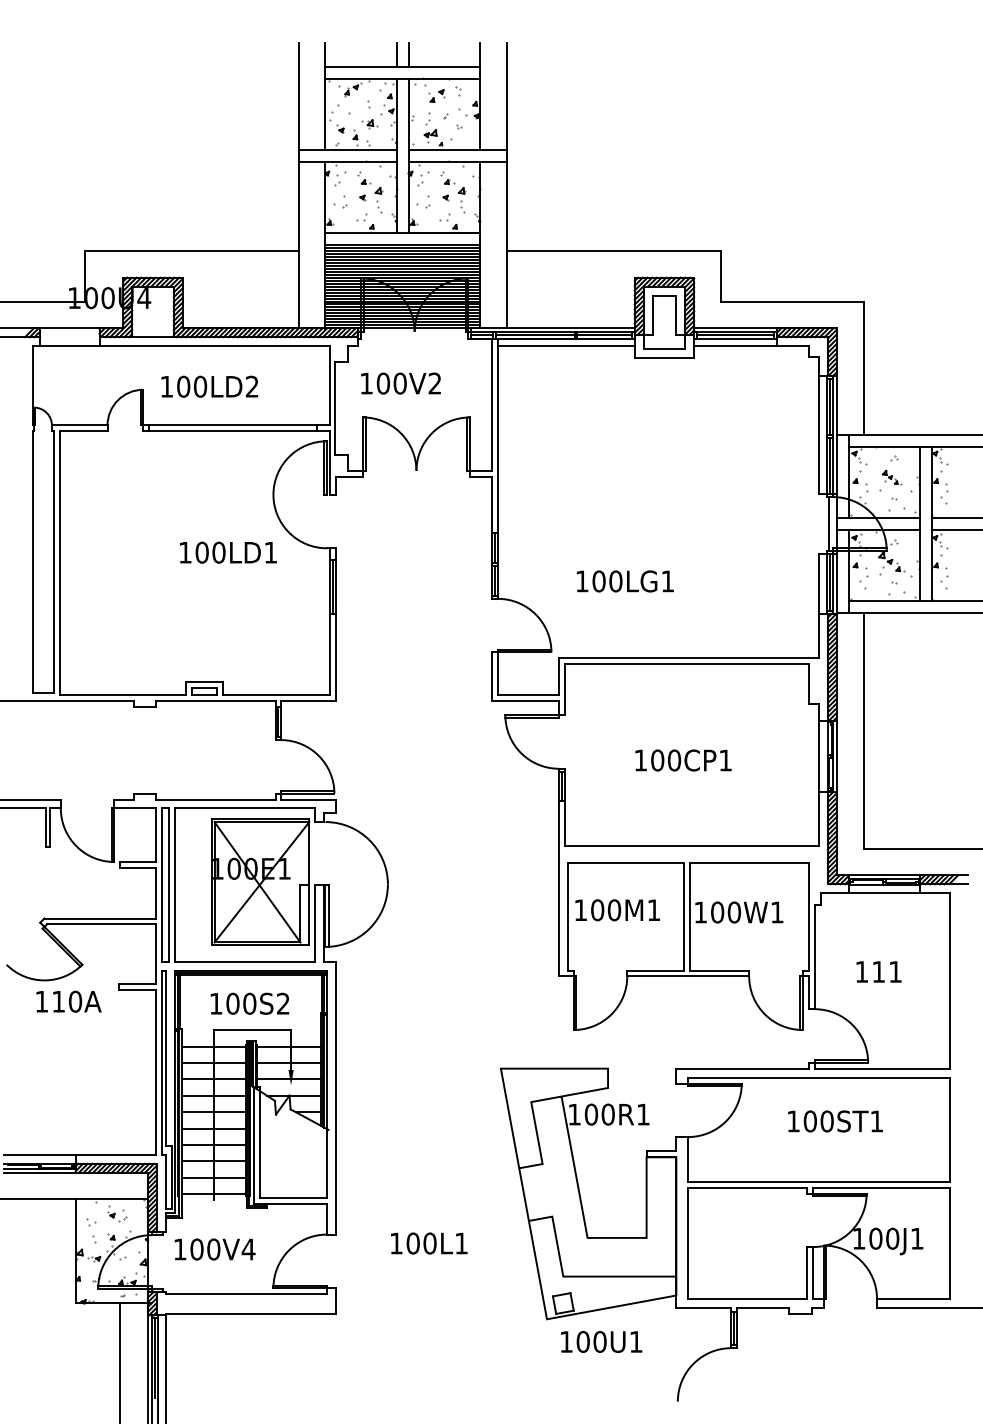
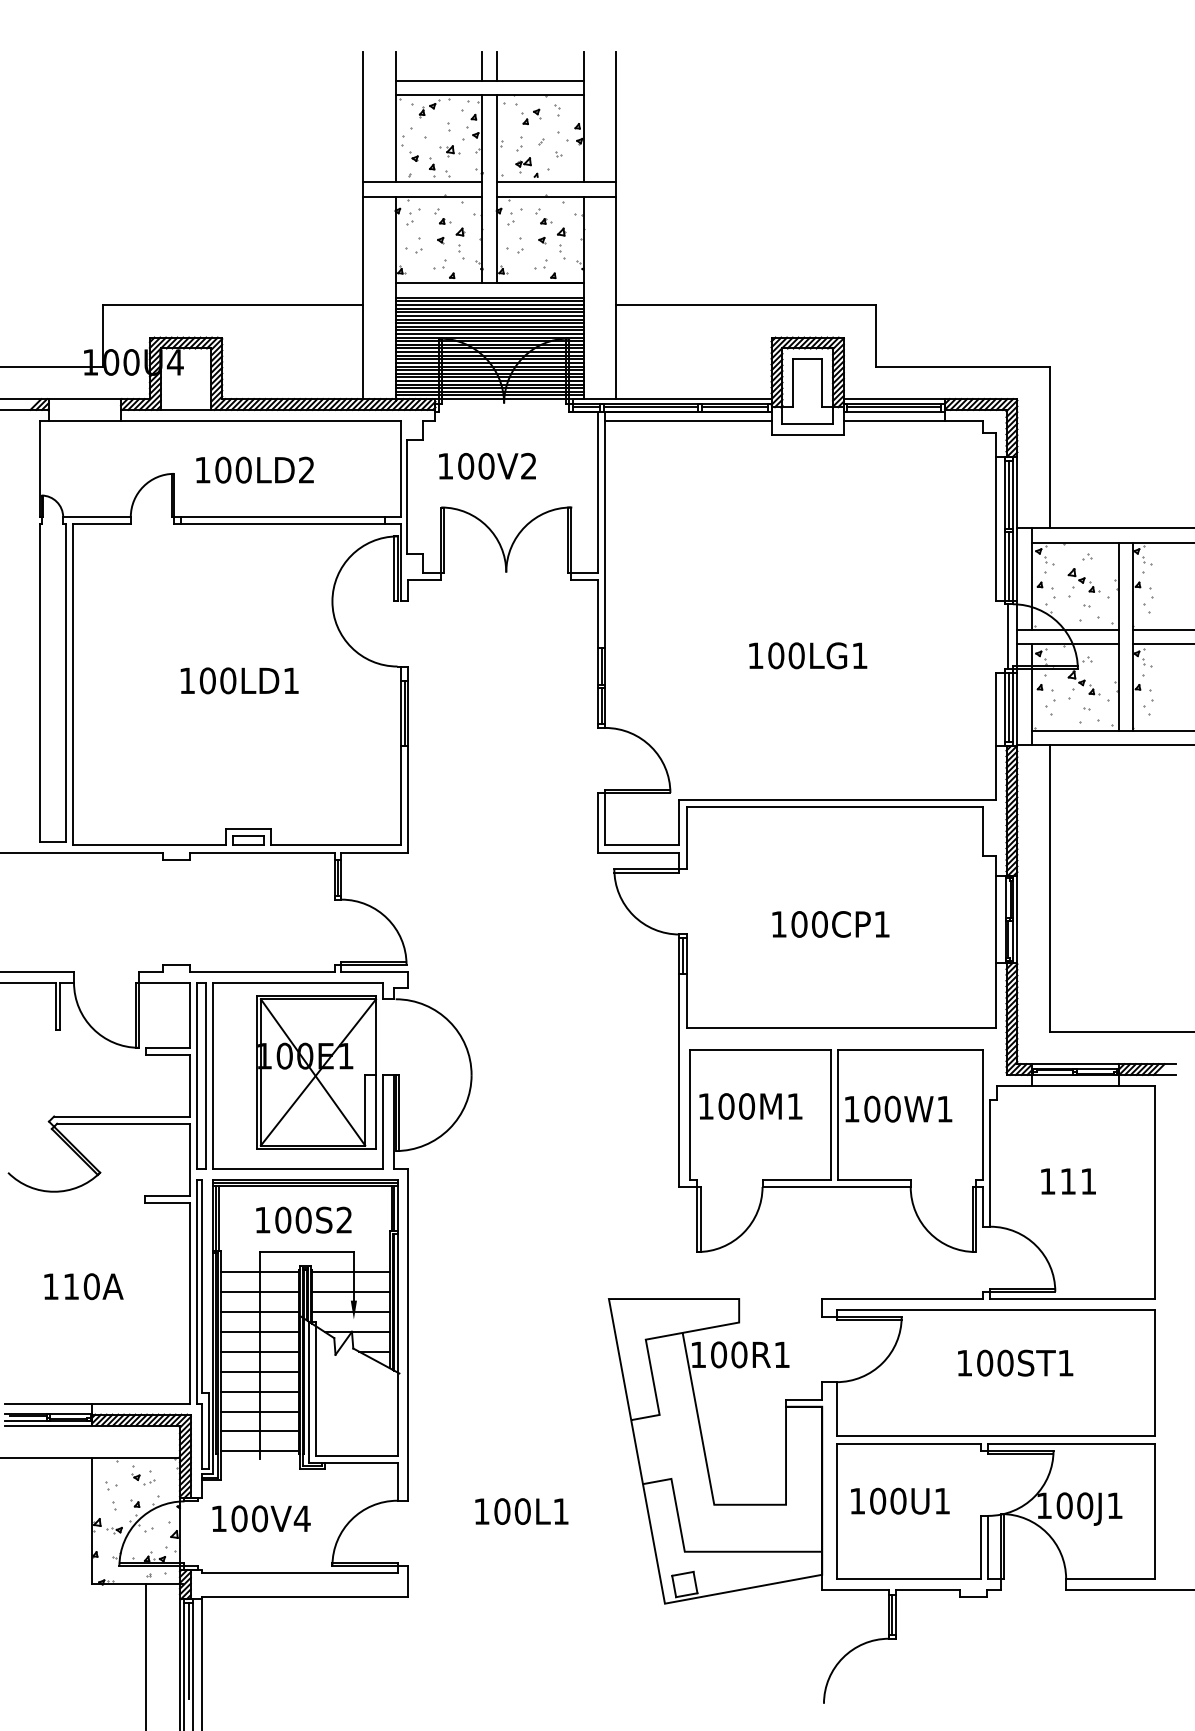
part: (891, 477) -> (1083, 580), size x1.43
text: (228, 552) -> (239, 680), moved
text: (625, 581) -> (808, 655), moved
text: (68, 1001) -> (83, 1286), moved
text: (601, 1341) -> (900, 1500), moved

